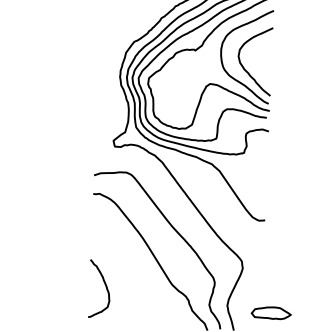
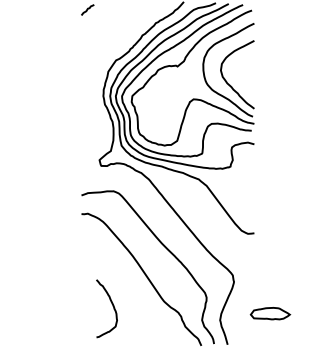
curve: (105, 286) -> (112, 306), moved
part: (271, 312) -> (270, 313), moved

